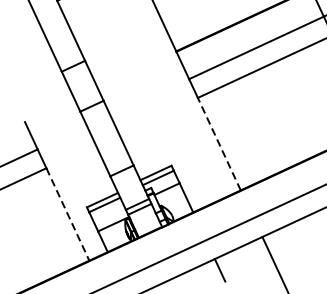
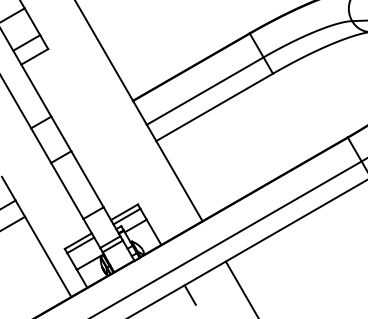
line: (219, 143) -> (179, 180), dashed -> solid
line: (68, 215) -> (48, 257), dashed -> solid

